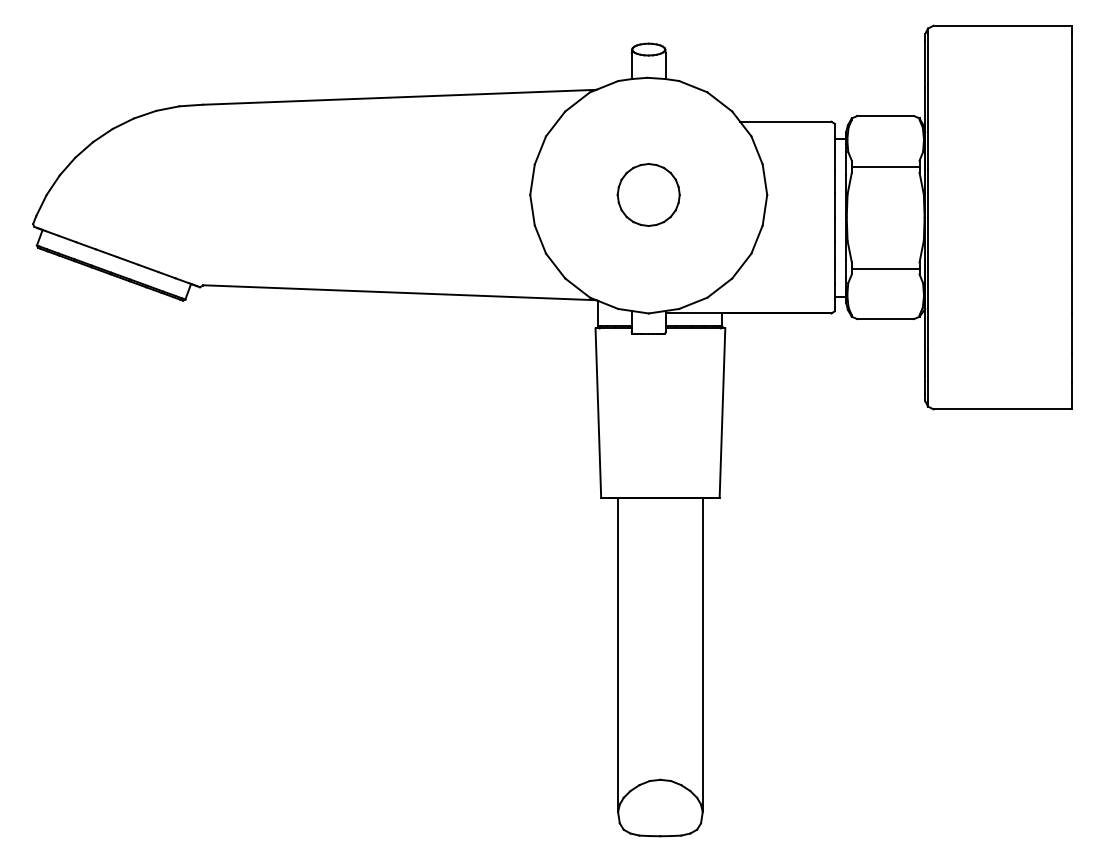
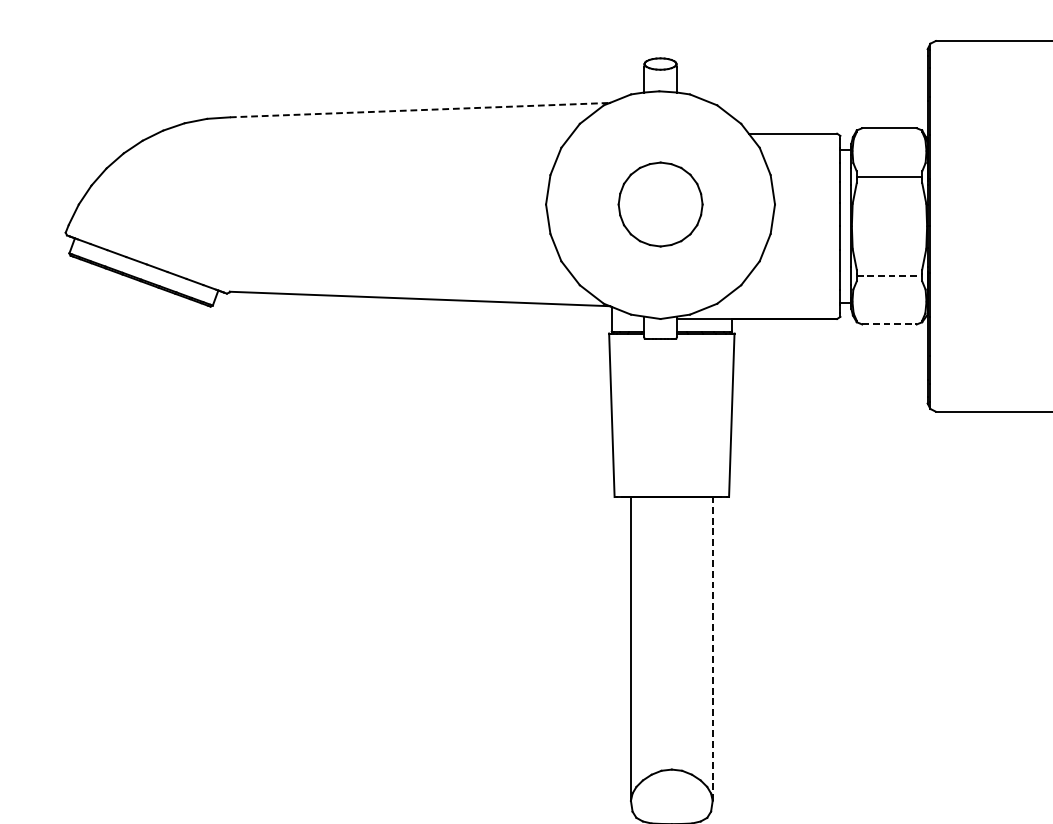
line: (399, 97) -> (419, 110), solid -> dashed
part: (648, 194) -> (660, 204), size x1.4
line: (885, 268) -> (889, 275), solid -> dashed
line: (886, 319) -> (890, 324), solid -> dashed
line: (702, 654) -> (712, 648), solid -> dashed

